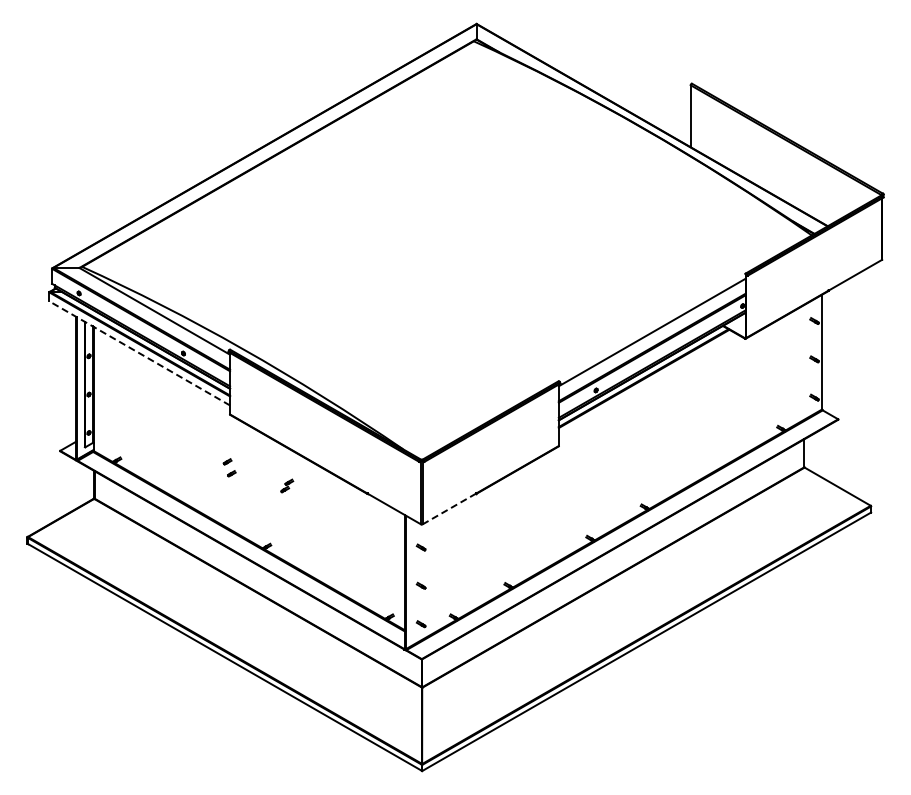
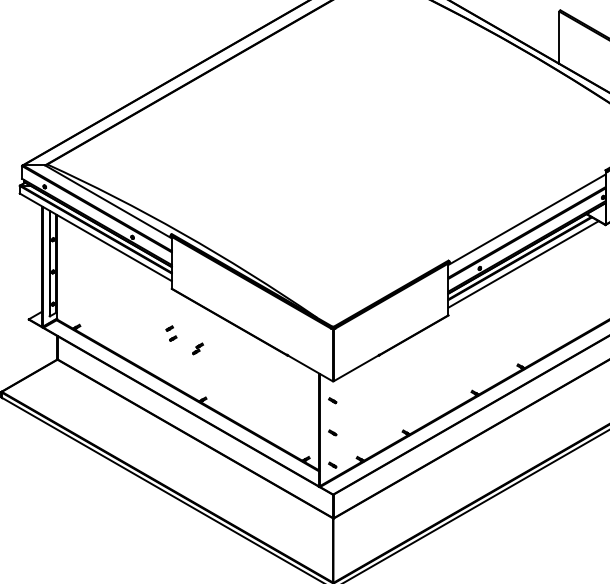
line: (139, 353) -> (95, 237), dashed -> solid
line: (647, 385) -> (523, 264), added
part: (287, 485) -> (198, 348), moved
line: (449, 508) -> (356, 367), dashed -> solid

